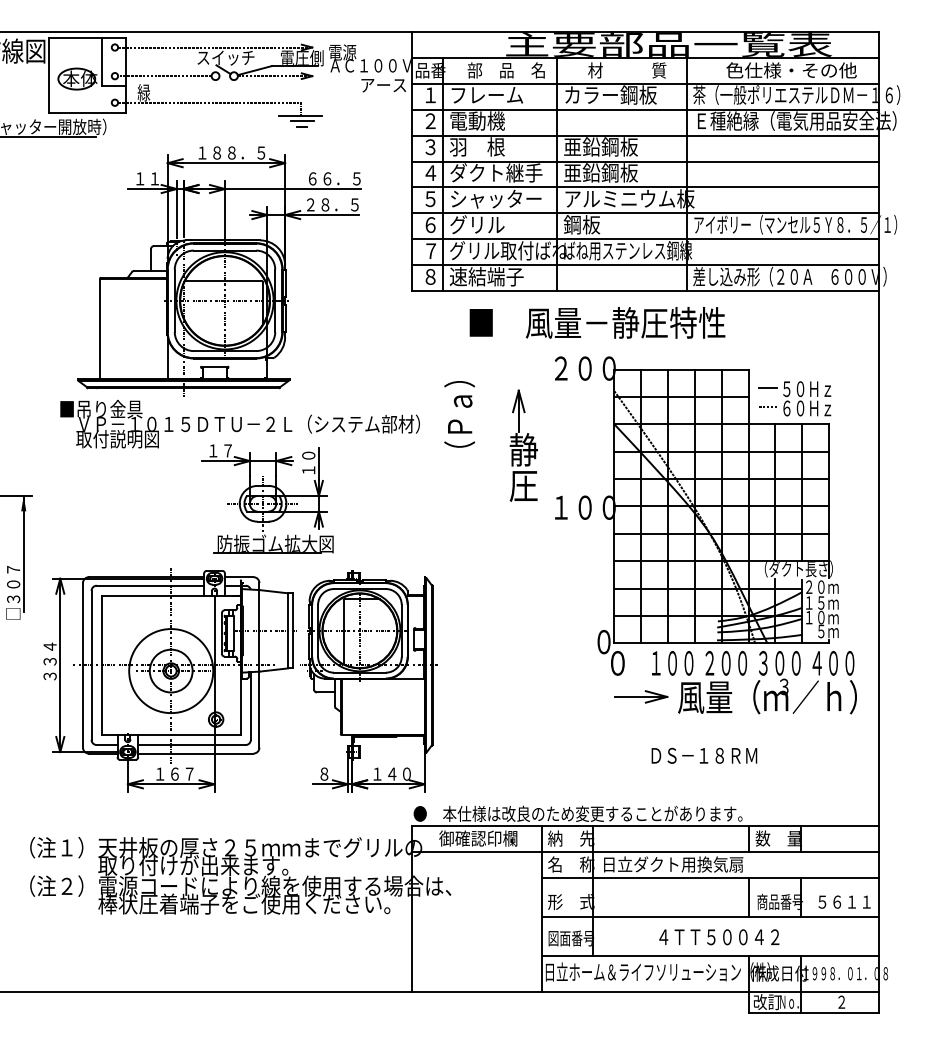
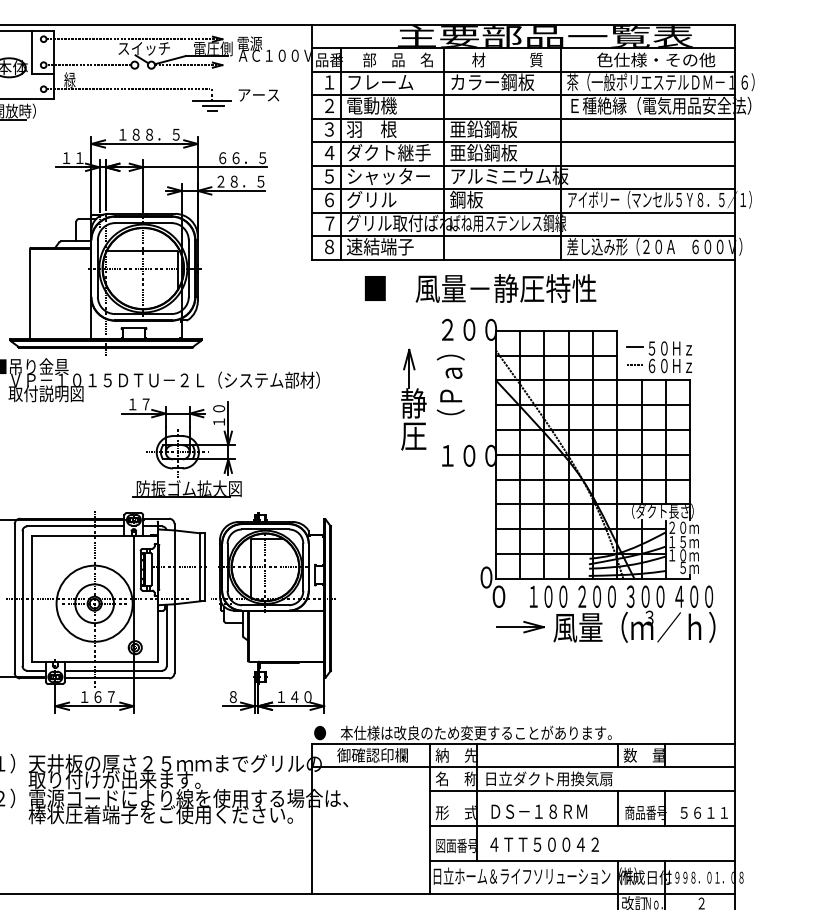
text: (383, 85) -> (258, 95), moved
text: (459, 414) -> (450, 385), moved
text: (704, 755) -> (539, 811), moved
text: (719, 937) -> (544, 844), moved

